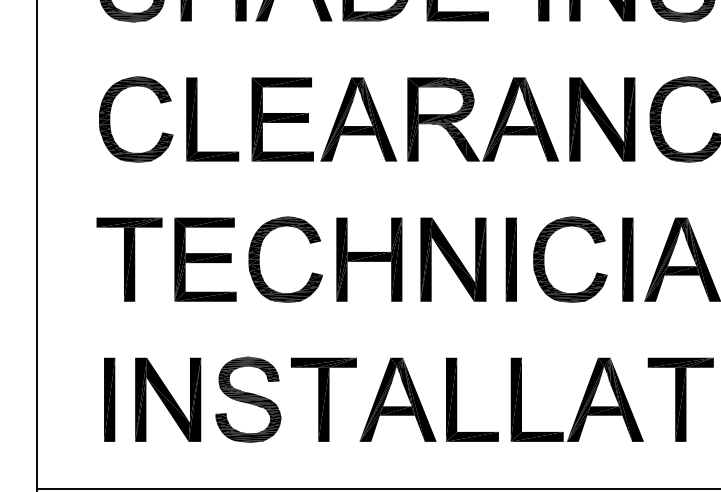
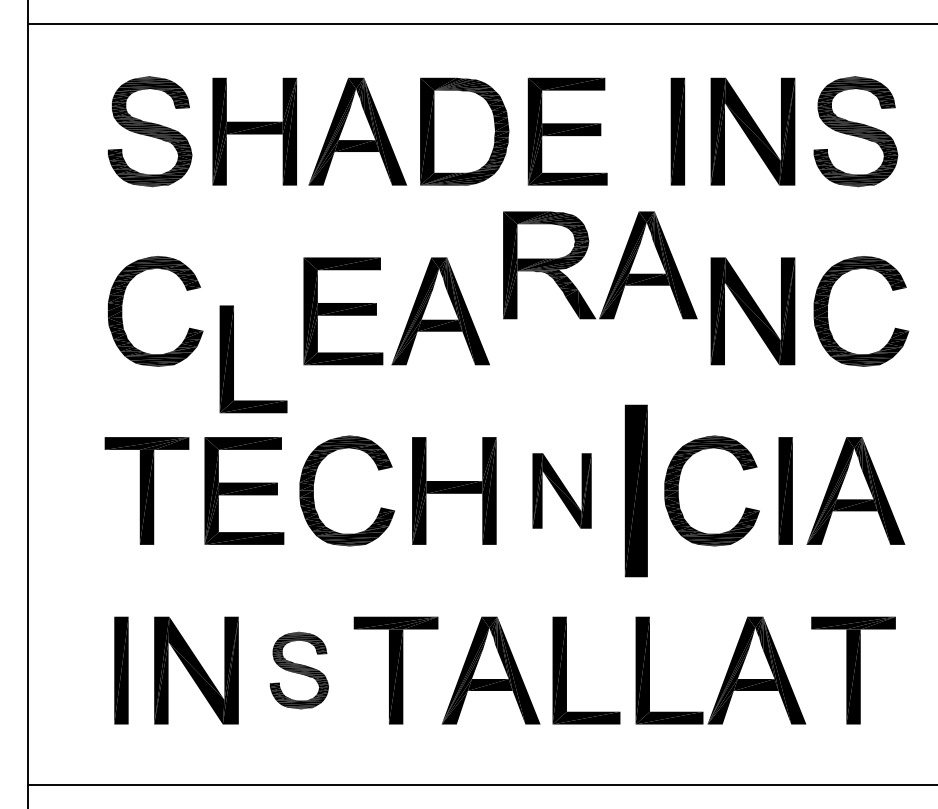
part: (197, 119) -> (233, 359), moved
part: (495, 125) -> (615, 273), moved
part: (452, 259) -> (561, 490), size x0.7
part: (511, 259) -> (636, 490), size x1.6
part: (248, 399) -> (299, 670), size x0.7

